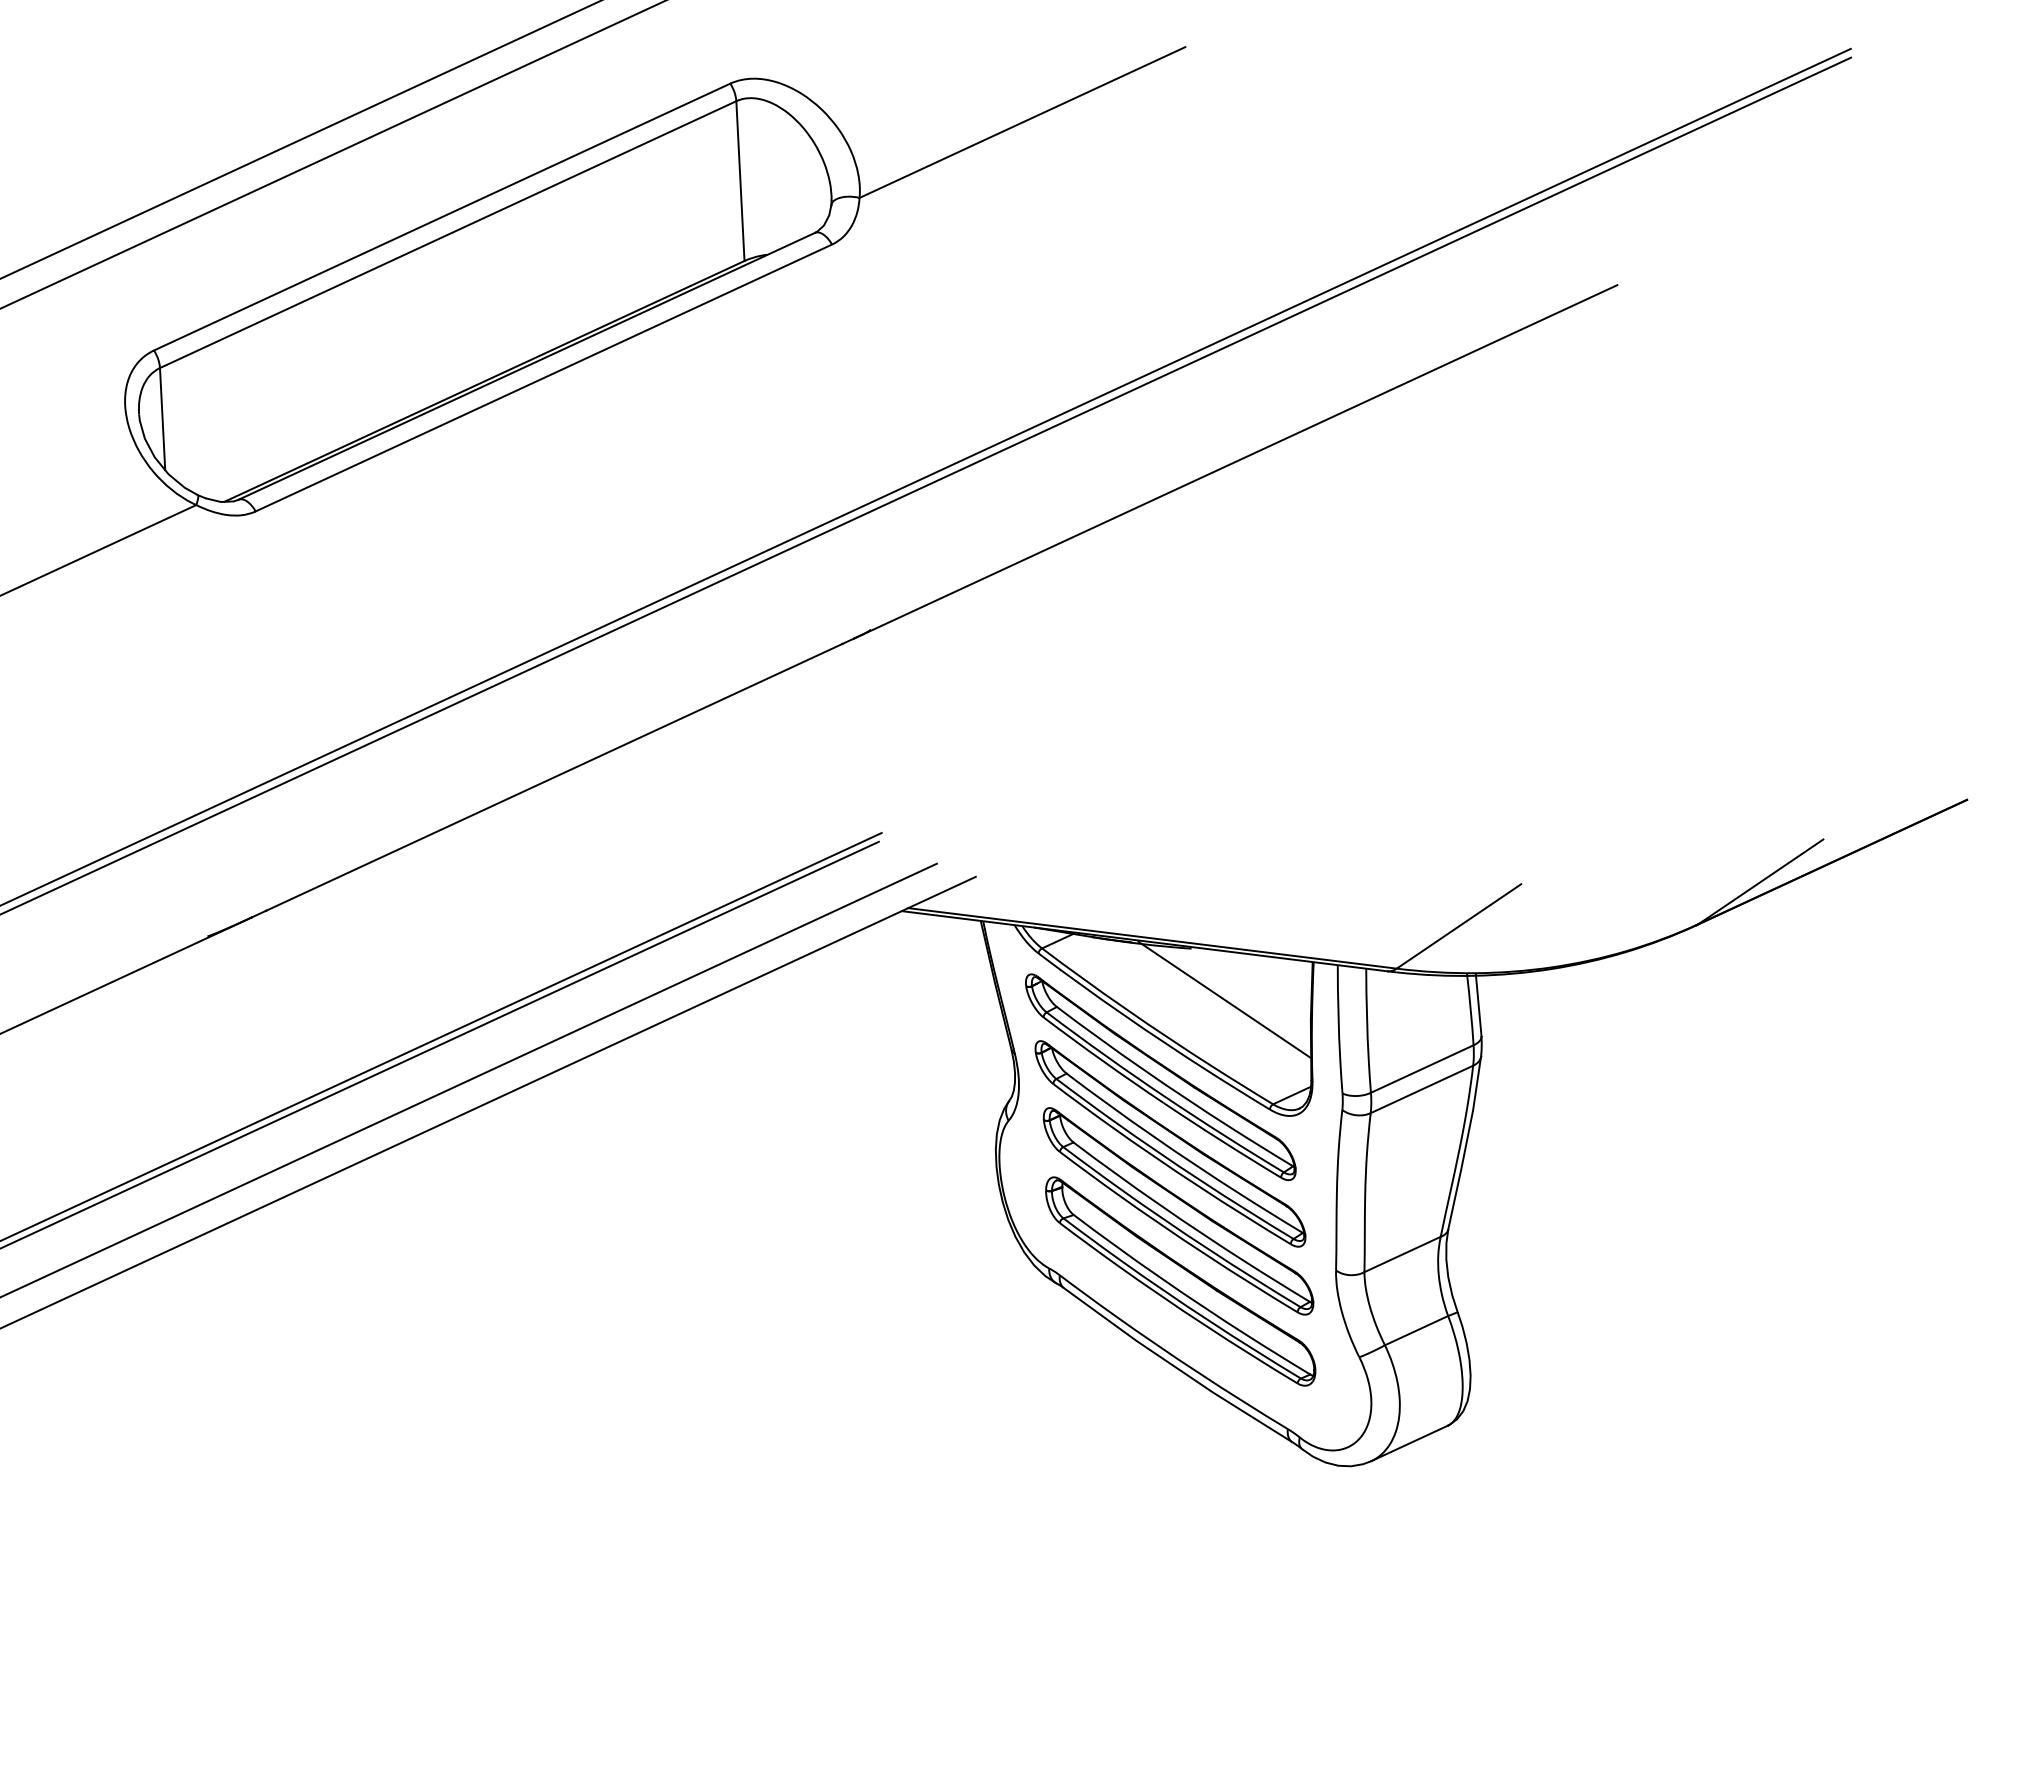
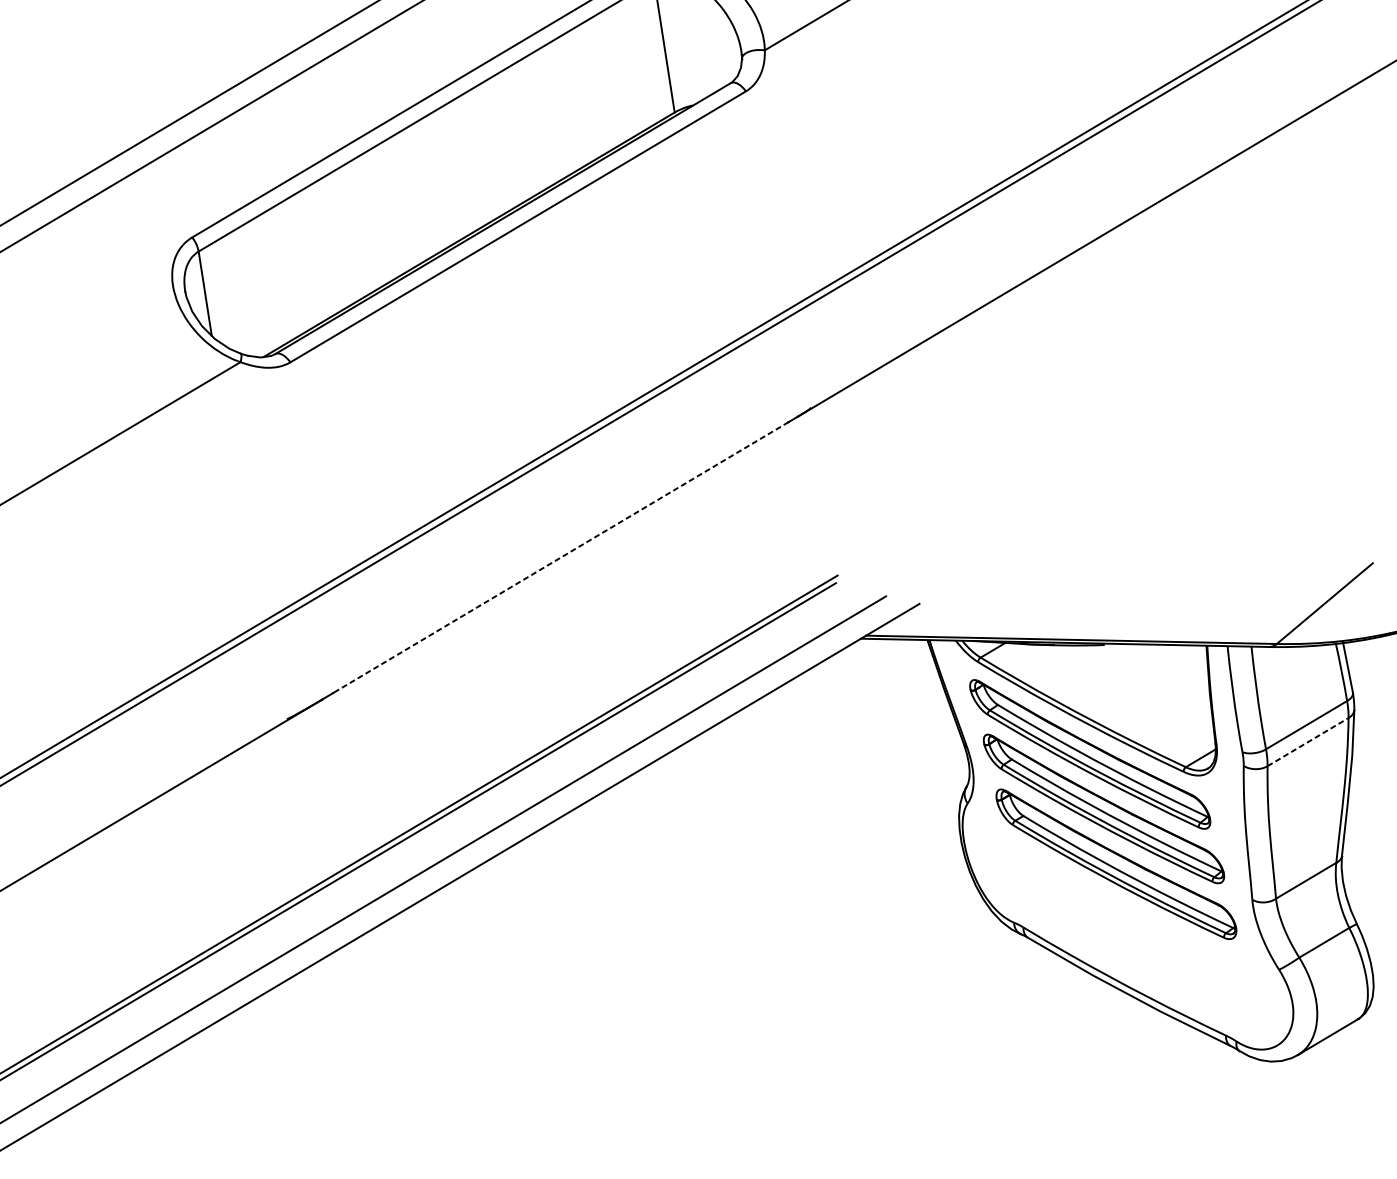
line: (554, 777) -> (561, 557), solid -> dashed
line: (1224, 999) -> (1136, 684), removed
line: (1422, 1089) -> (1308, 742), solid -> dashed
part: (1180, 1281) -> (1124, 922), removed

